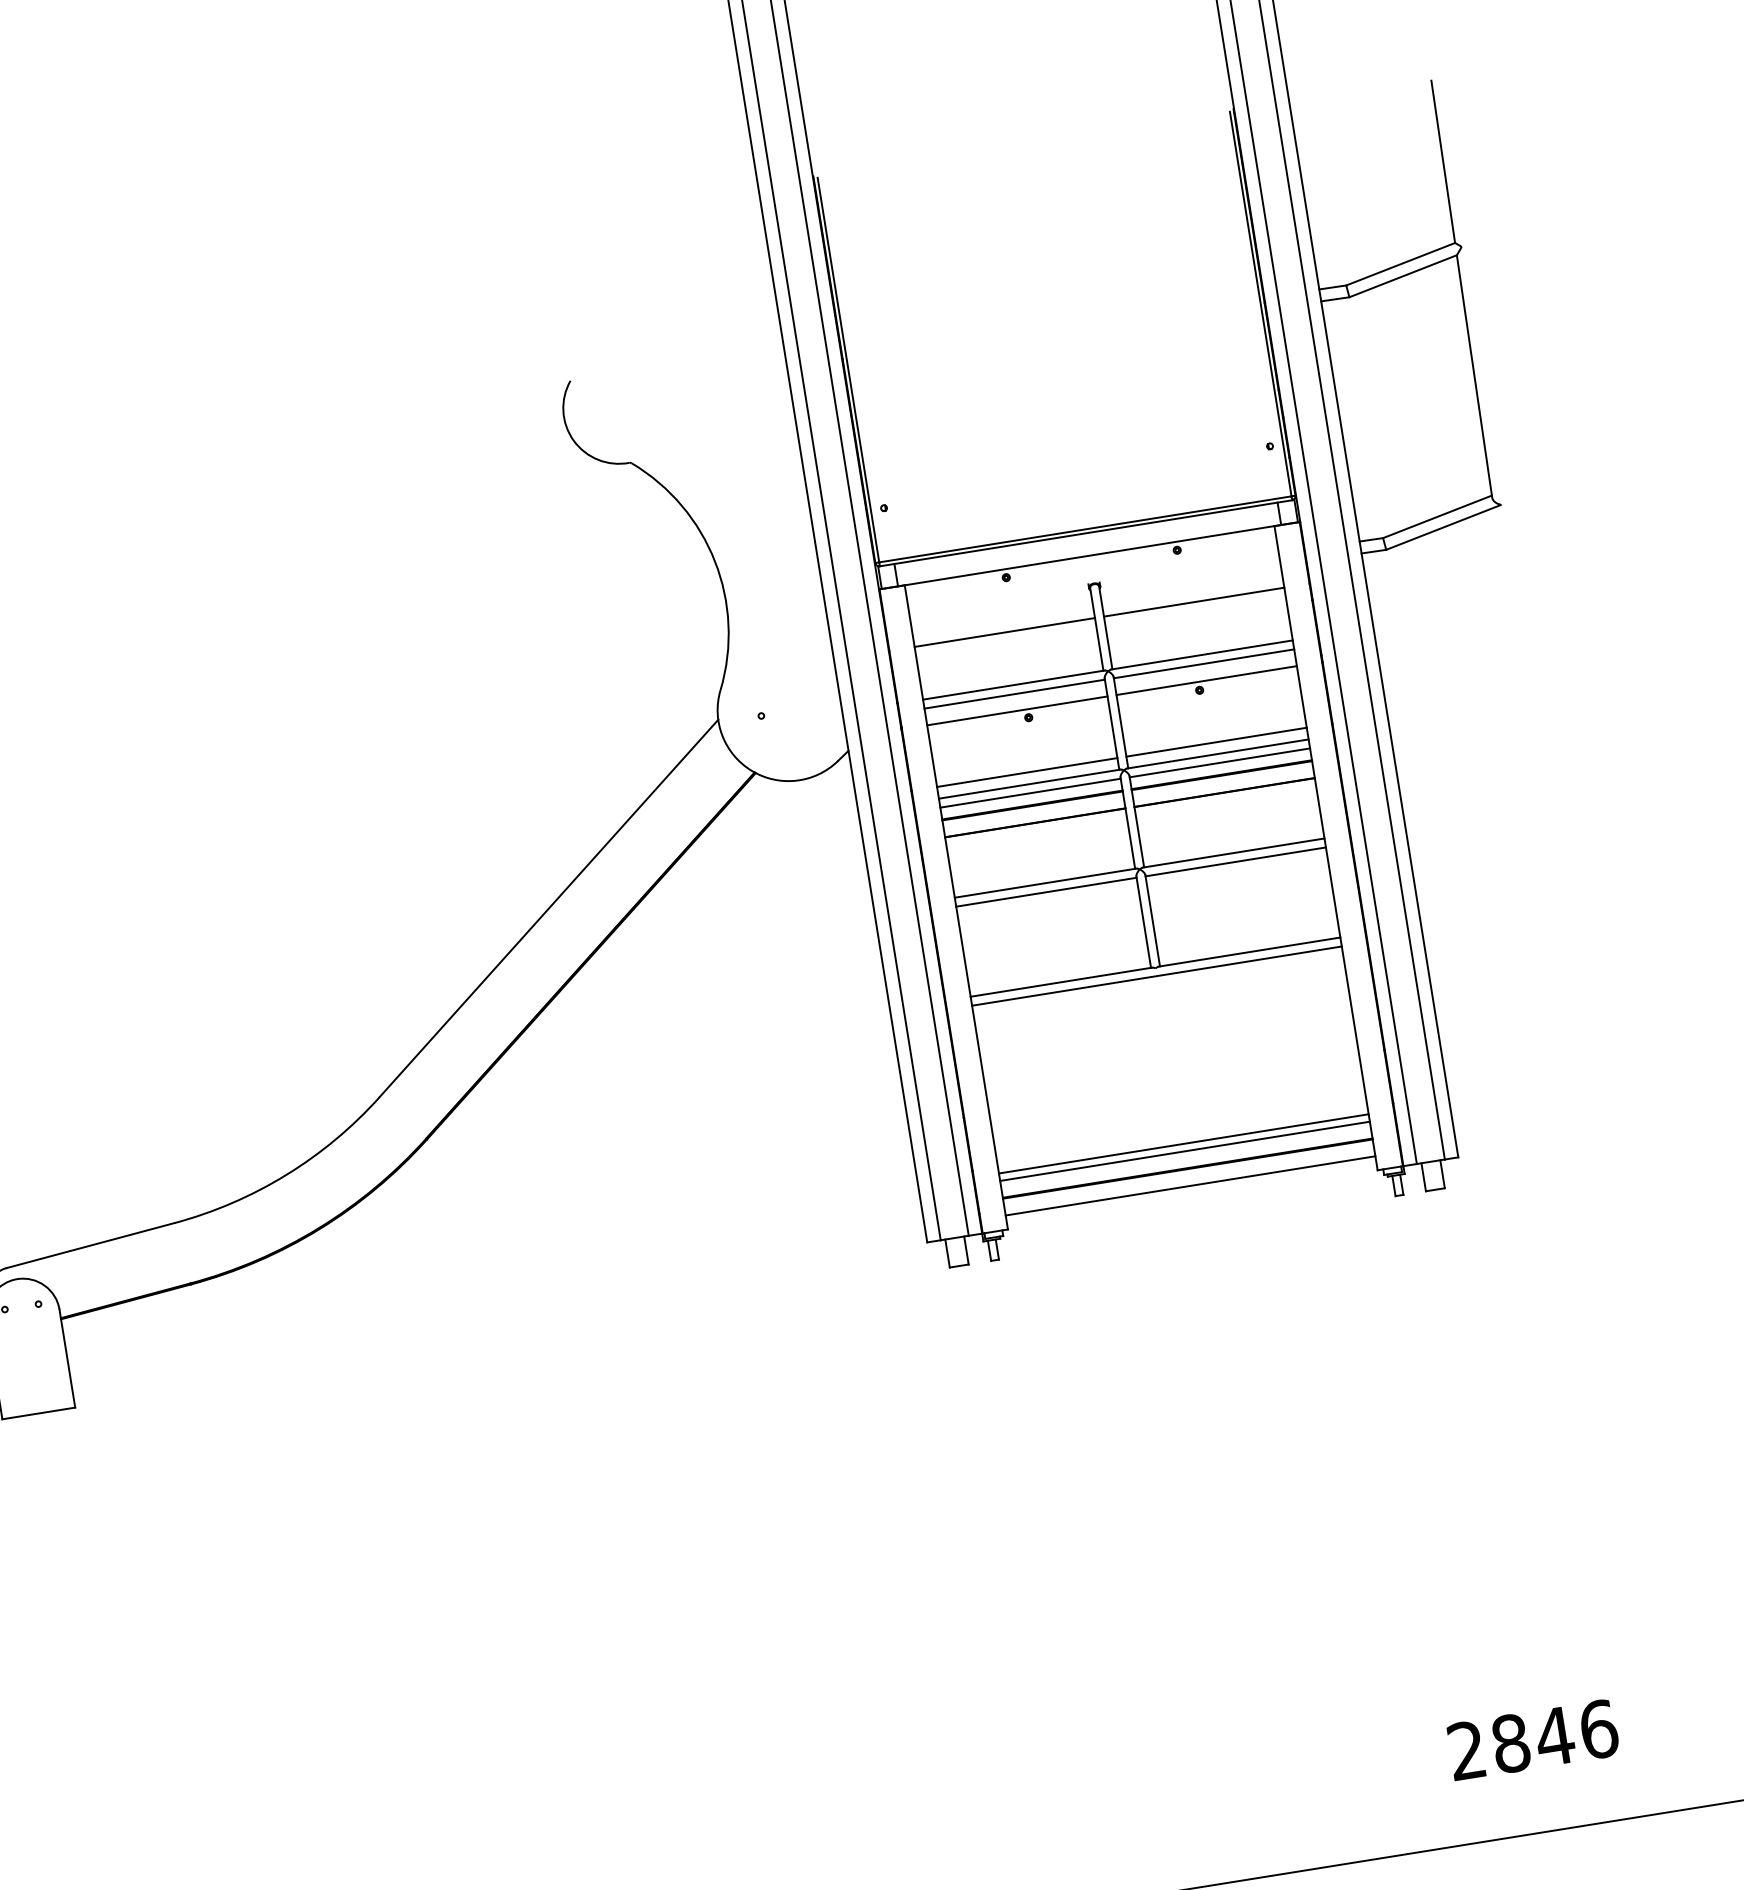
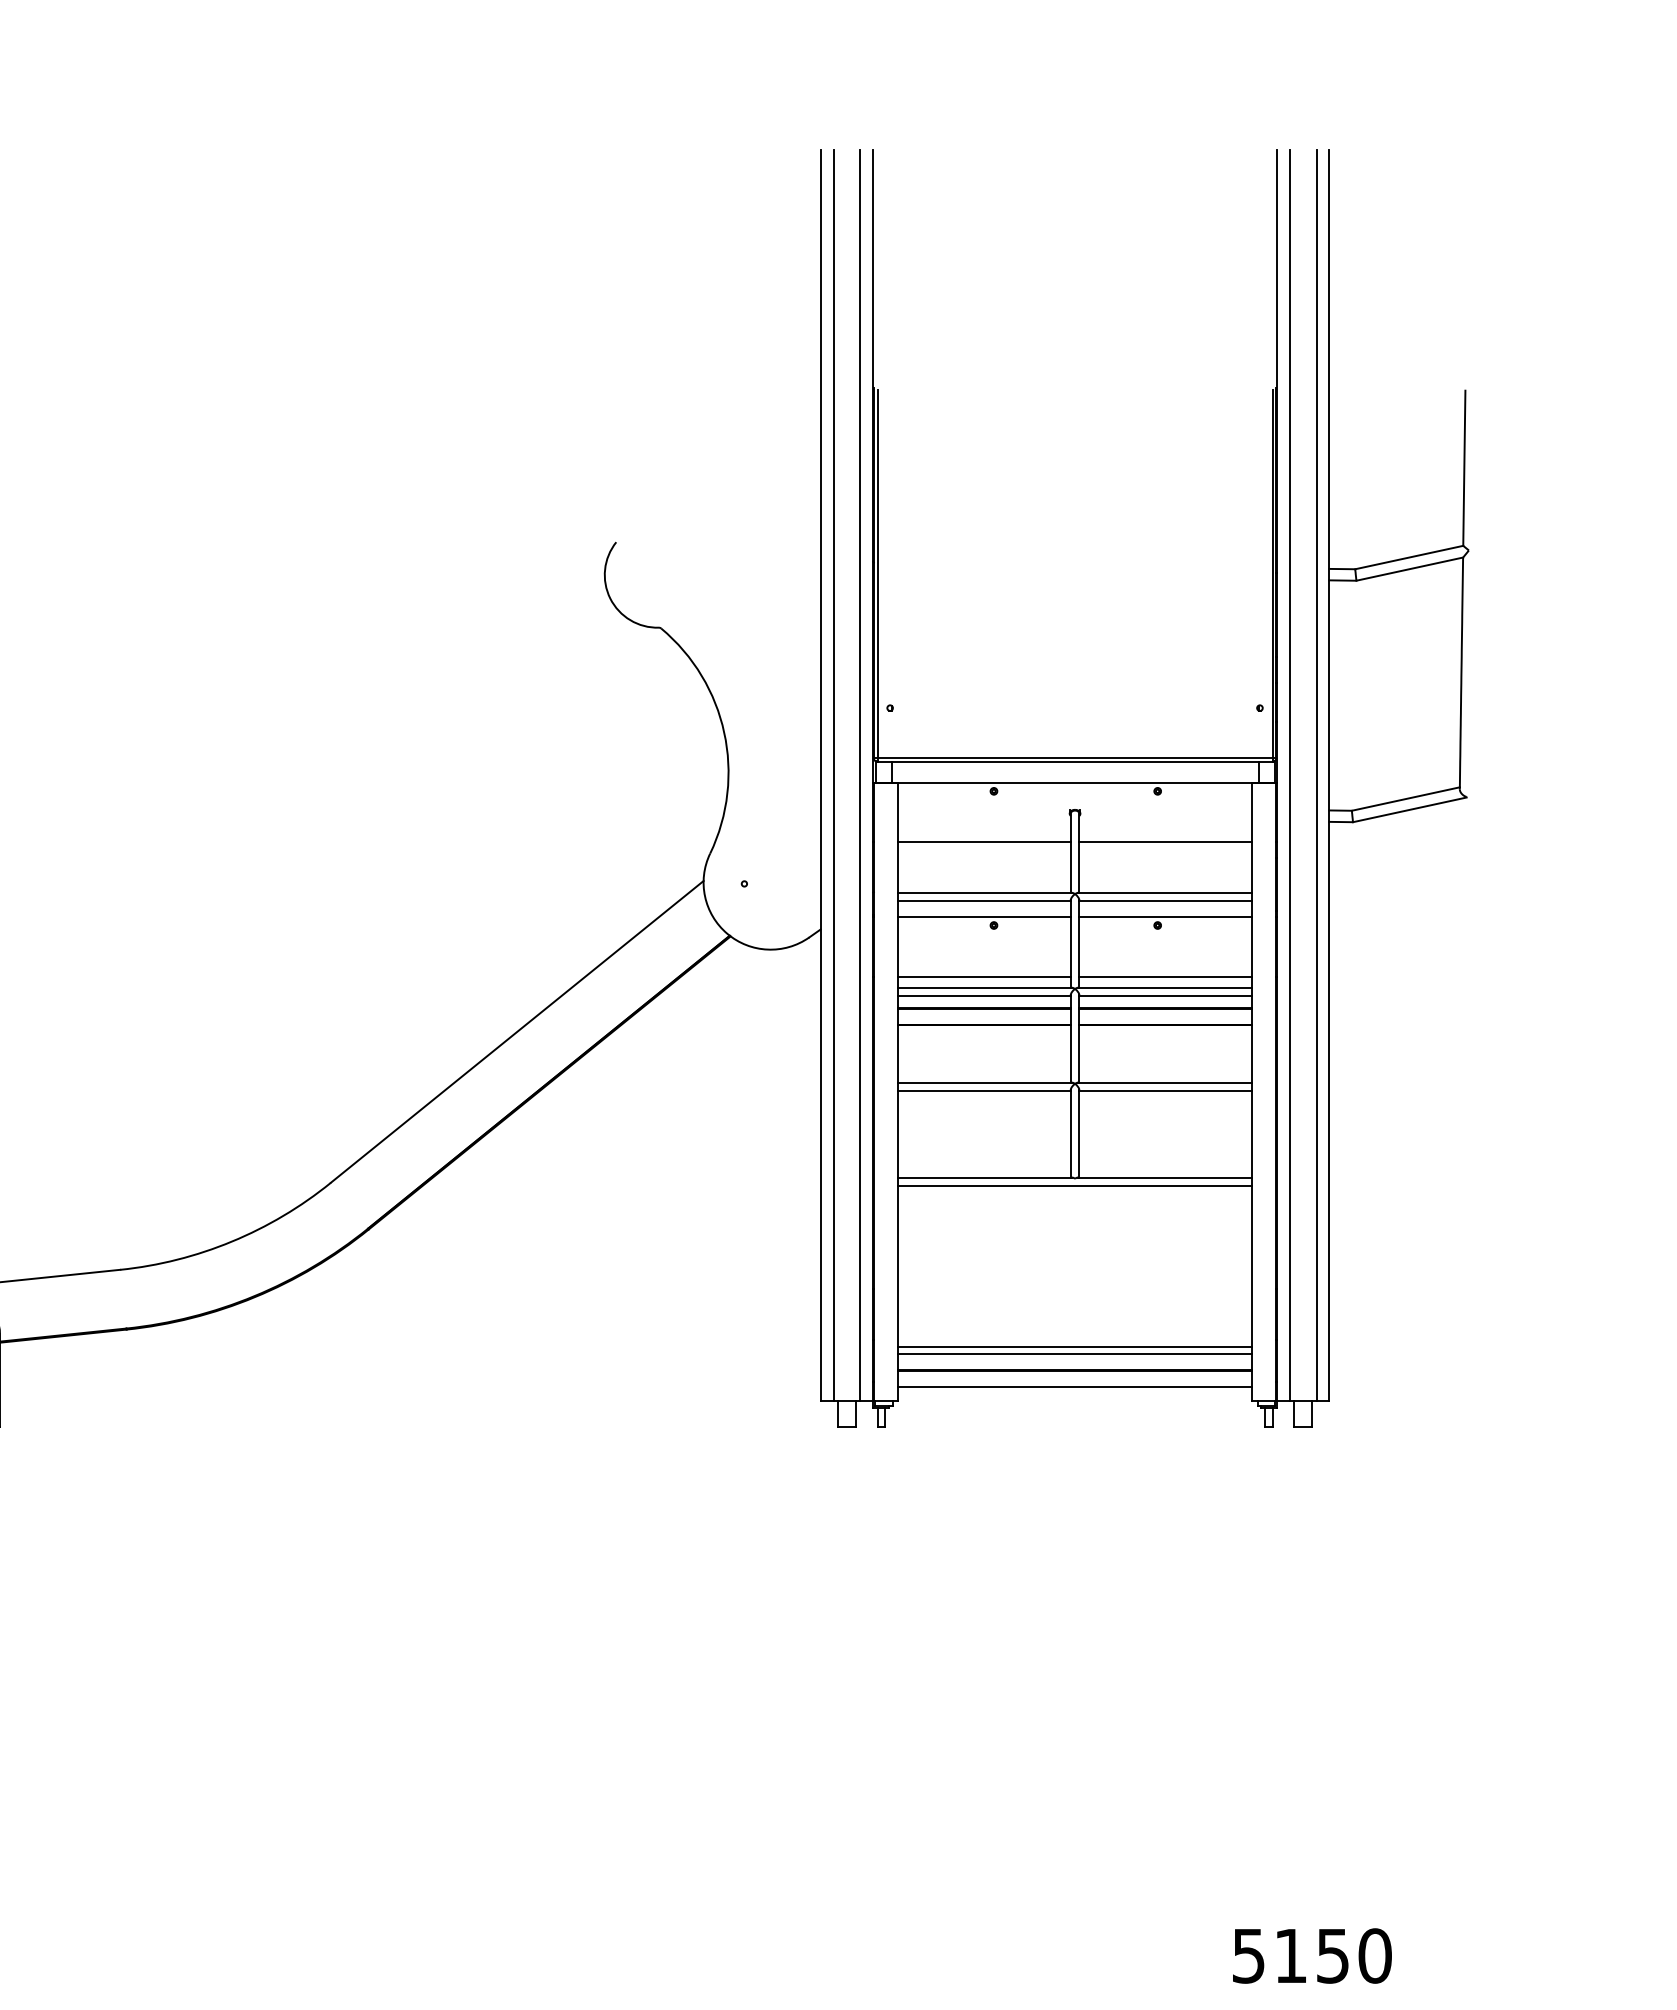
text: (1533, 1739) -> (1312, 1955), 2846 -> 5150

